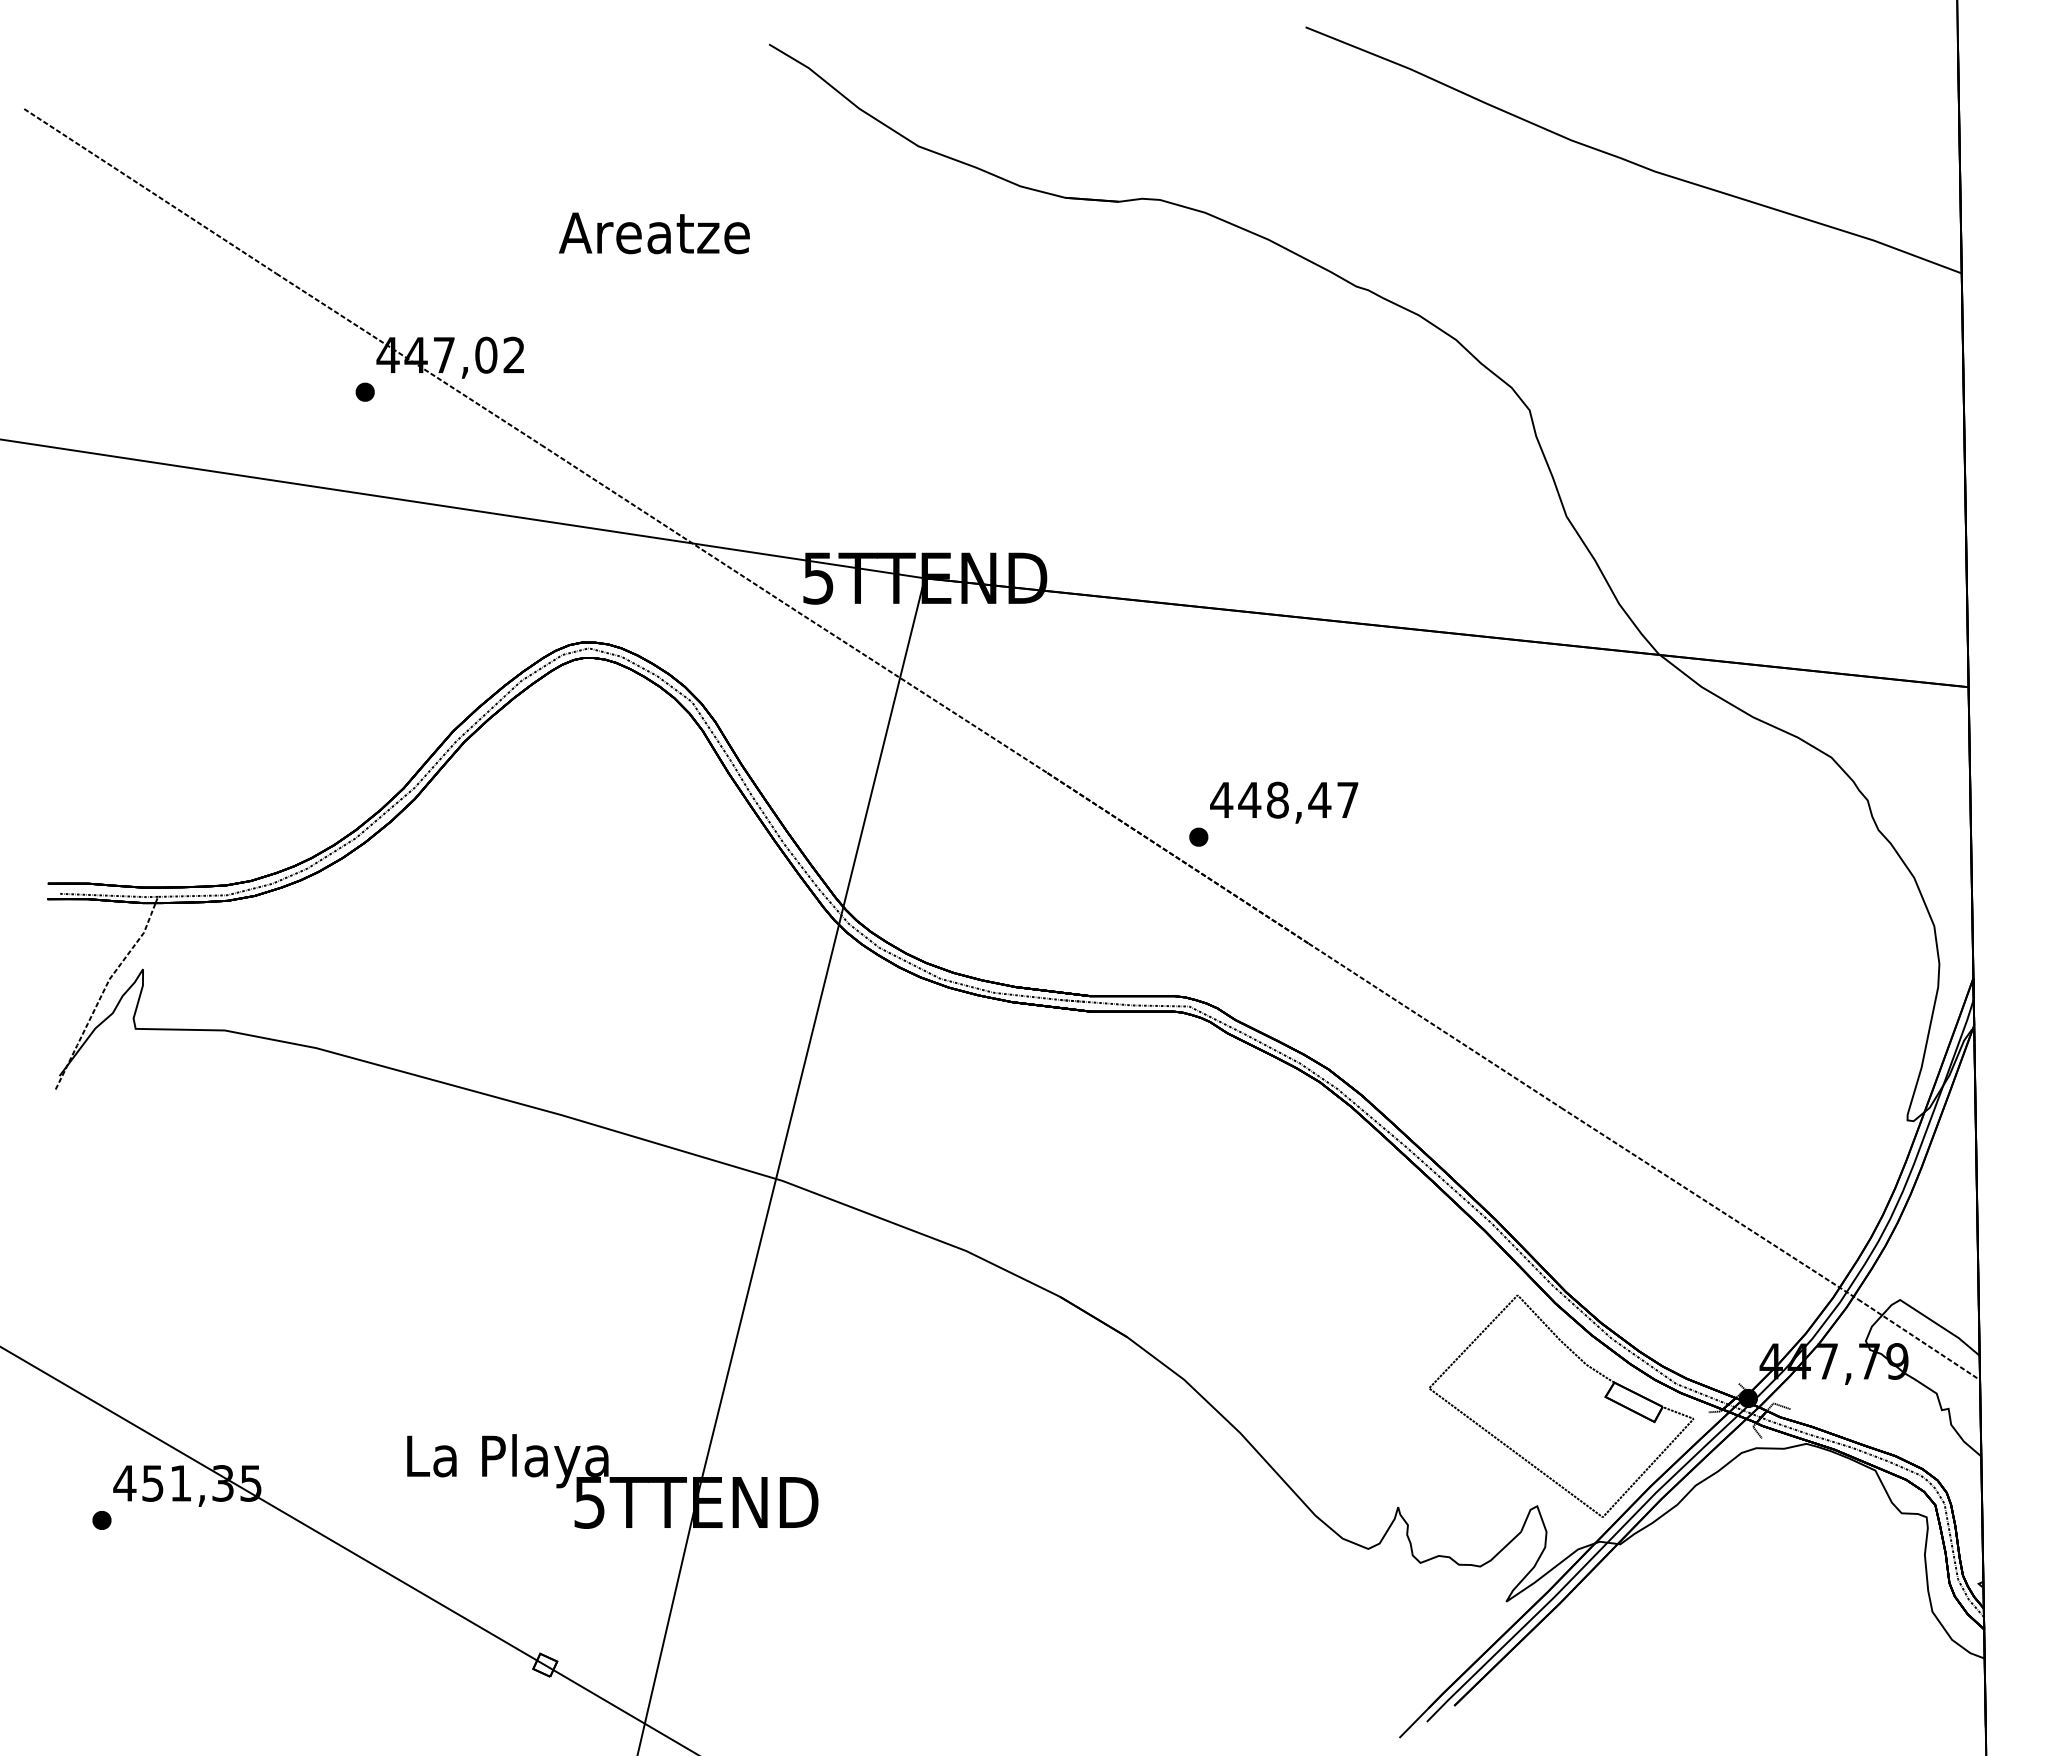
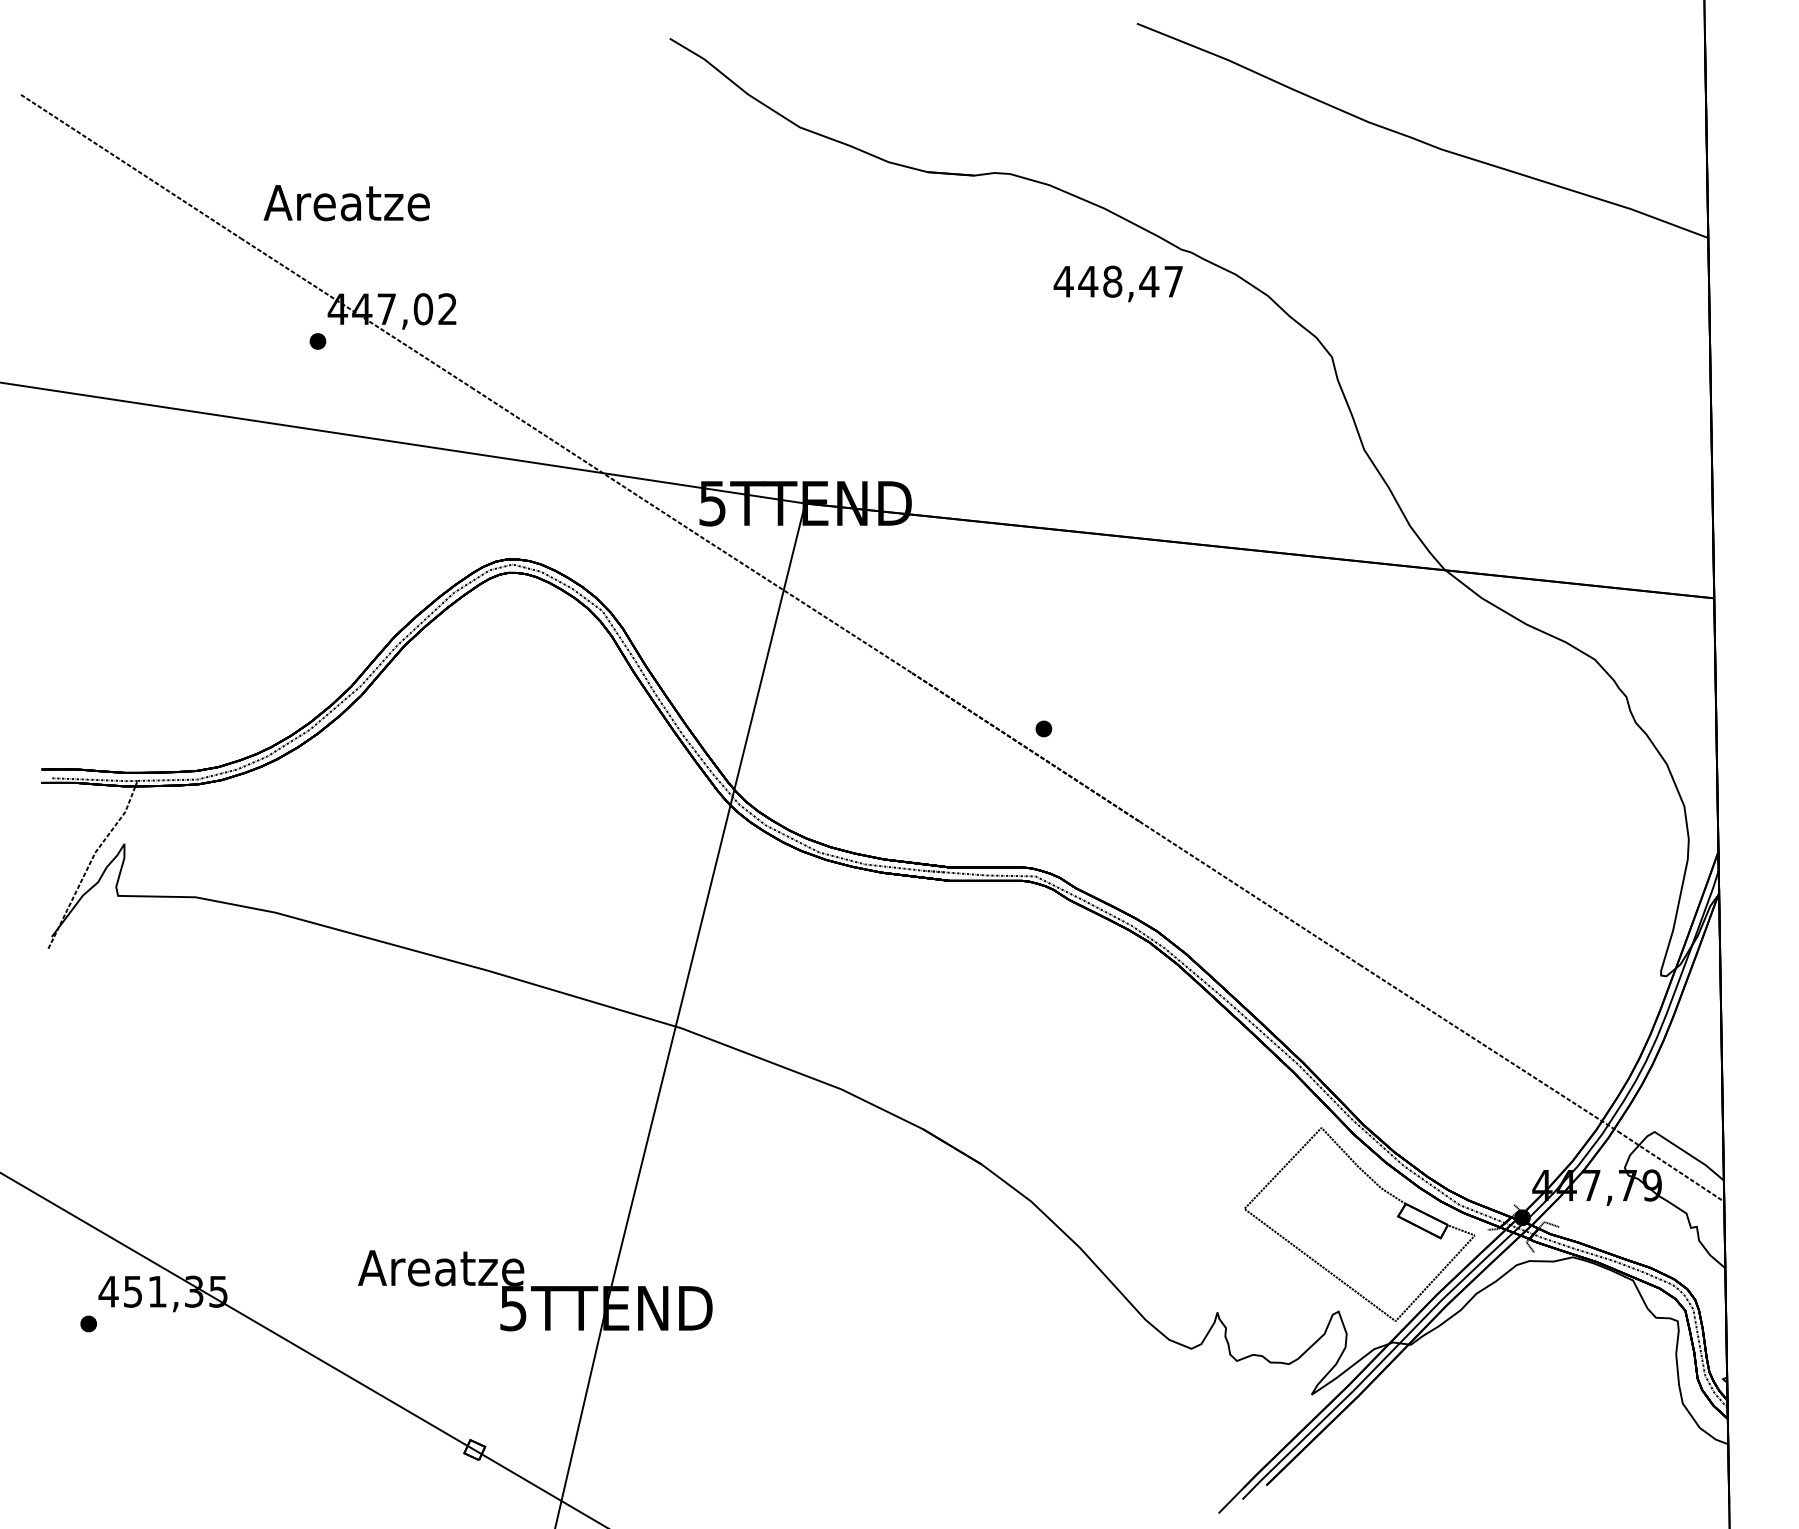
text: (654, 233) -> (346, 203), moved
text: (1283, 802) -> (1117, 283), moved
text: (507, 1460) -> (441, 1271), La Playa -> Areatze

